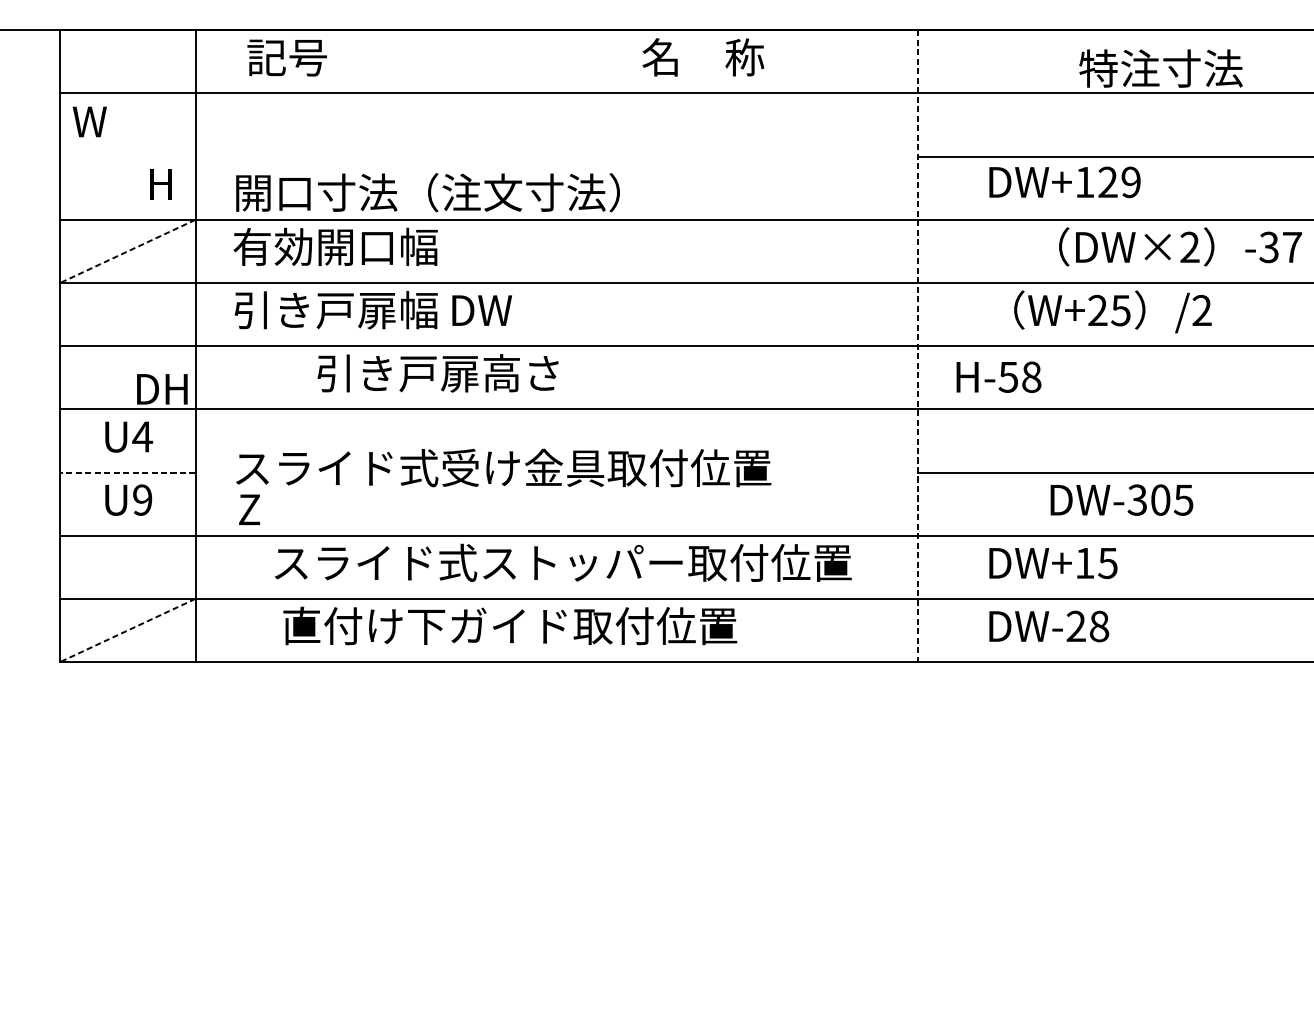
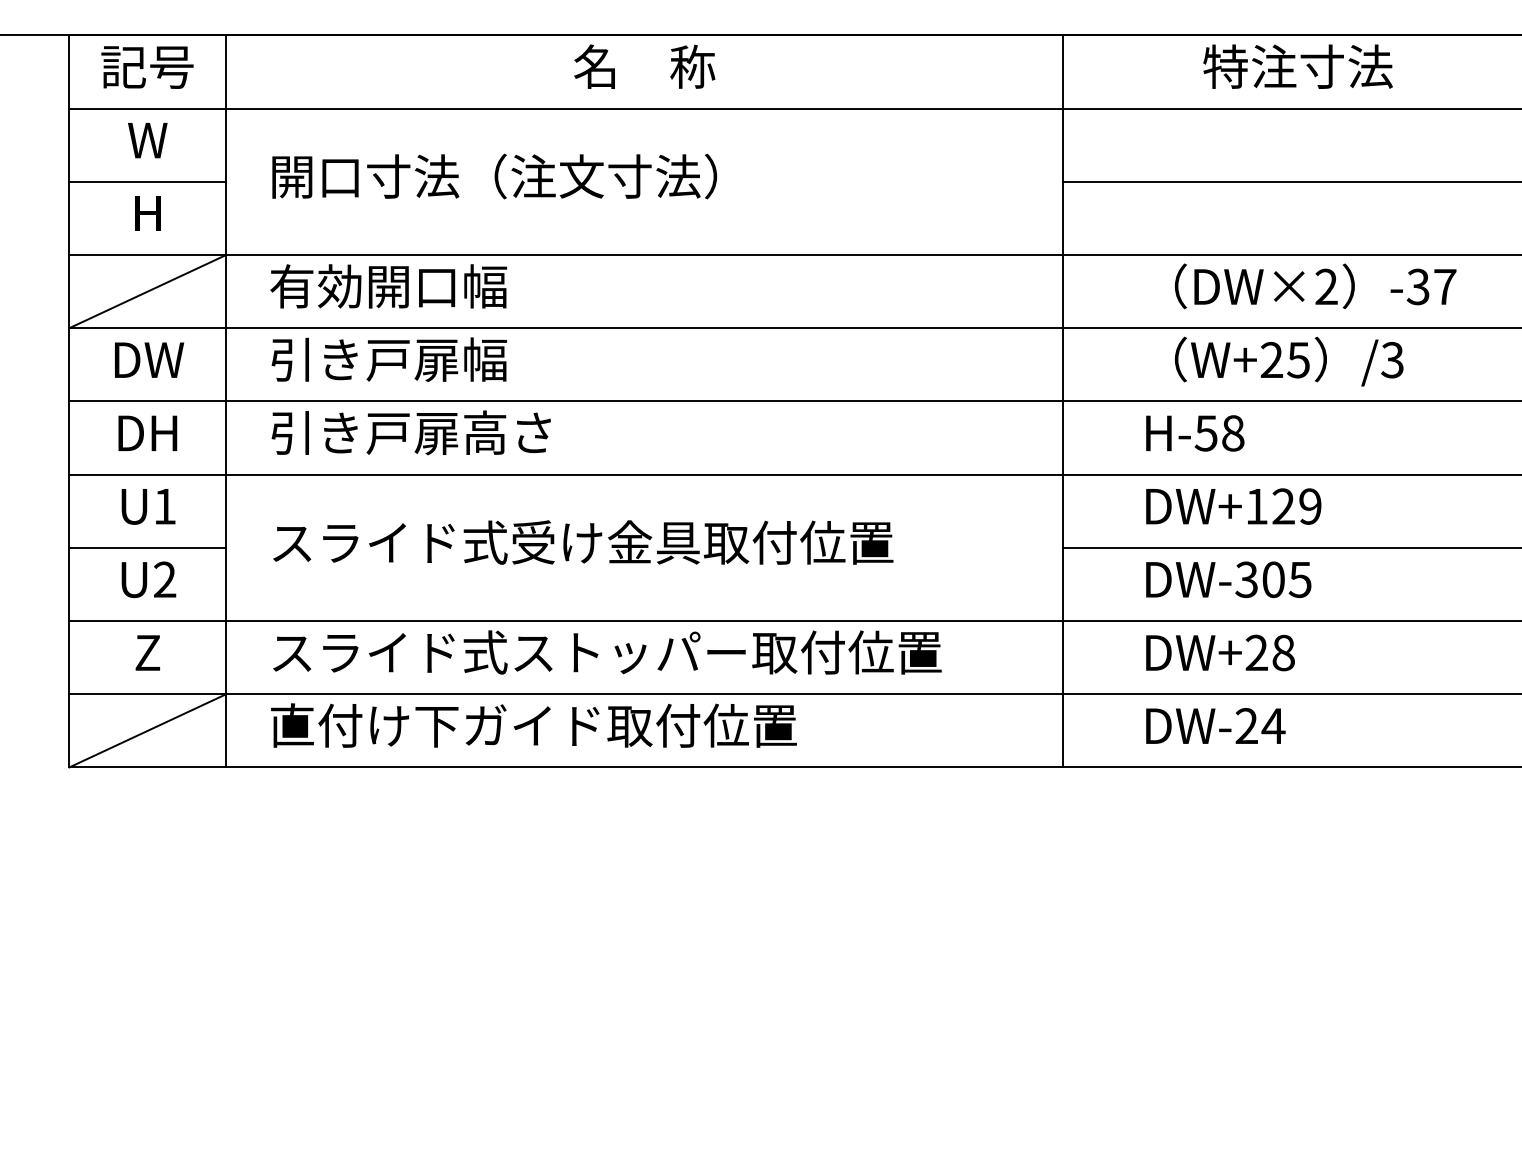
text: (703, 57) -> (644, 66), moved
text: (287, 58) -> (147, 67), moved
text: (1160, 68) -> (1297, 66), moved
text: (89, 121) -> (147, 140), moved
line: (127, 156) -> (147, 181), added
text: (1064, 182) -> (1233, 506), moved
text: (160, 184) -> (147, 213), moved
text: (427, 192) -> (494, 176), moved
text: (1180, 247) -> (1315, 286), moved
line: (127, 251) -> (147, 291), dashed -> solid
text: (482, 310) -> (149, 359), moved
text: (1201, 310) -> (1392, 360), /2 -> /3
line: (917, 346) -> (1062, 401), dashed -> solid
text: (437, 373) -> (410, 432), moved
text: (999, 377) -> (1195, 433), moved
text: (162, 388) -> (147, 432), moved
text: (142, 436) -> (164, 506), U4 -> U1
line: (127, 472) -> (147, 547), dashed -> solid
text: (1121, 499) -> (1228, 579), moved
text: (143, 500) -> (165, 580), U9 -> U2
text: (249, 509) -> (147, 652), moved
text: (563, 562) -> (607, 652), moved
text: (1095, 562) -> (1269, 652), DW+15 -> DW+28
text: (509, 625) -> (533, 725), moved
text: (1099, 626) -> (1273, 726), DW-28 -> DW-24
line: (127, 630) -> (147, 730), dashed -> solid

